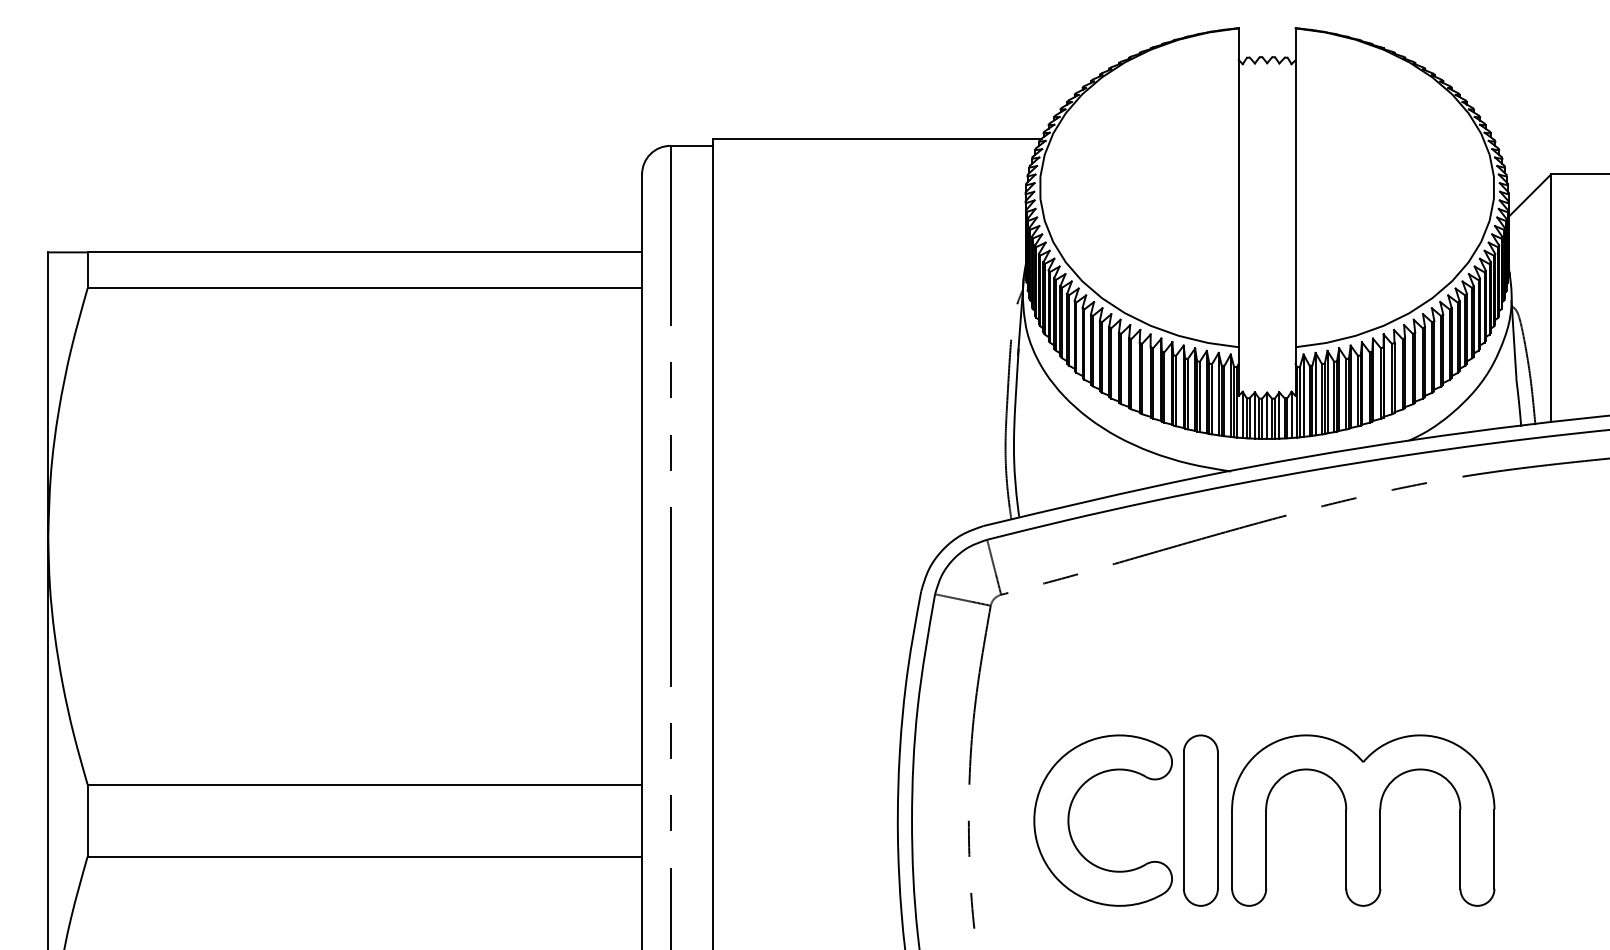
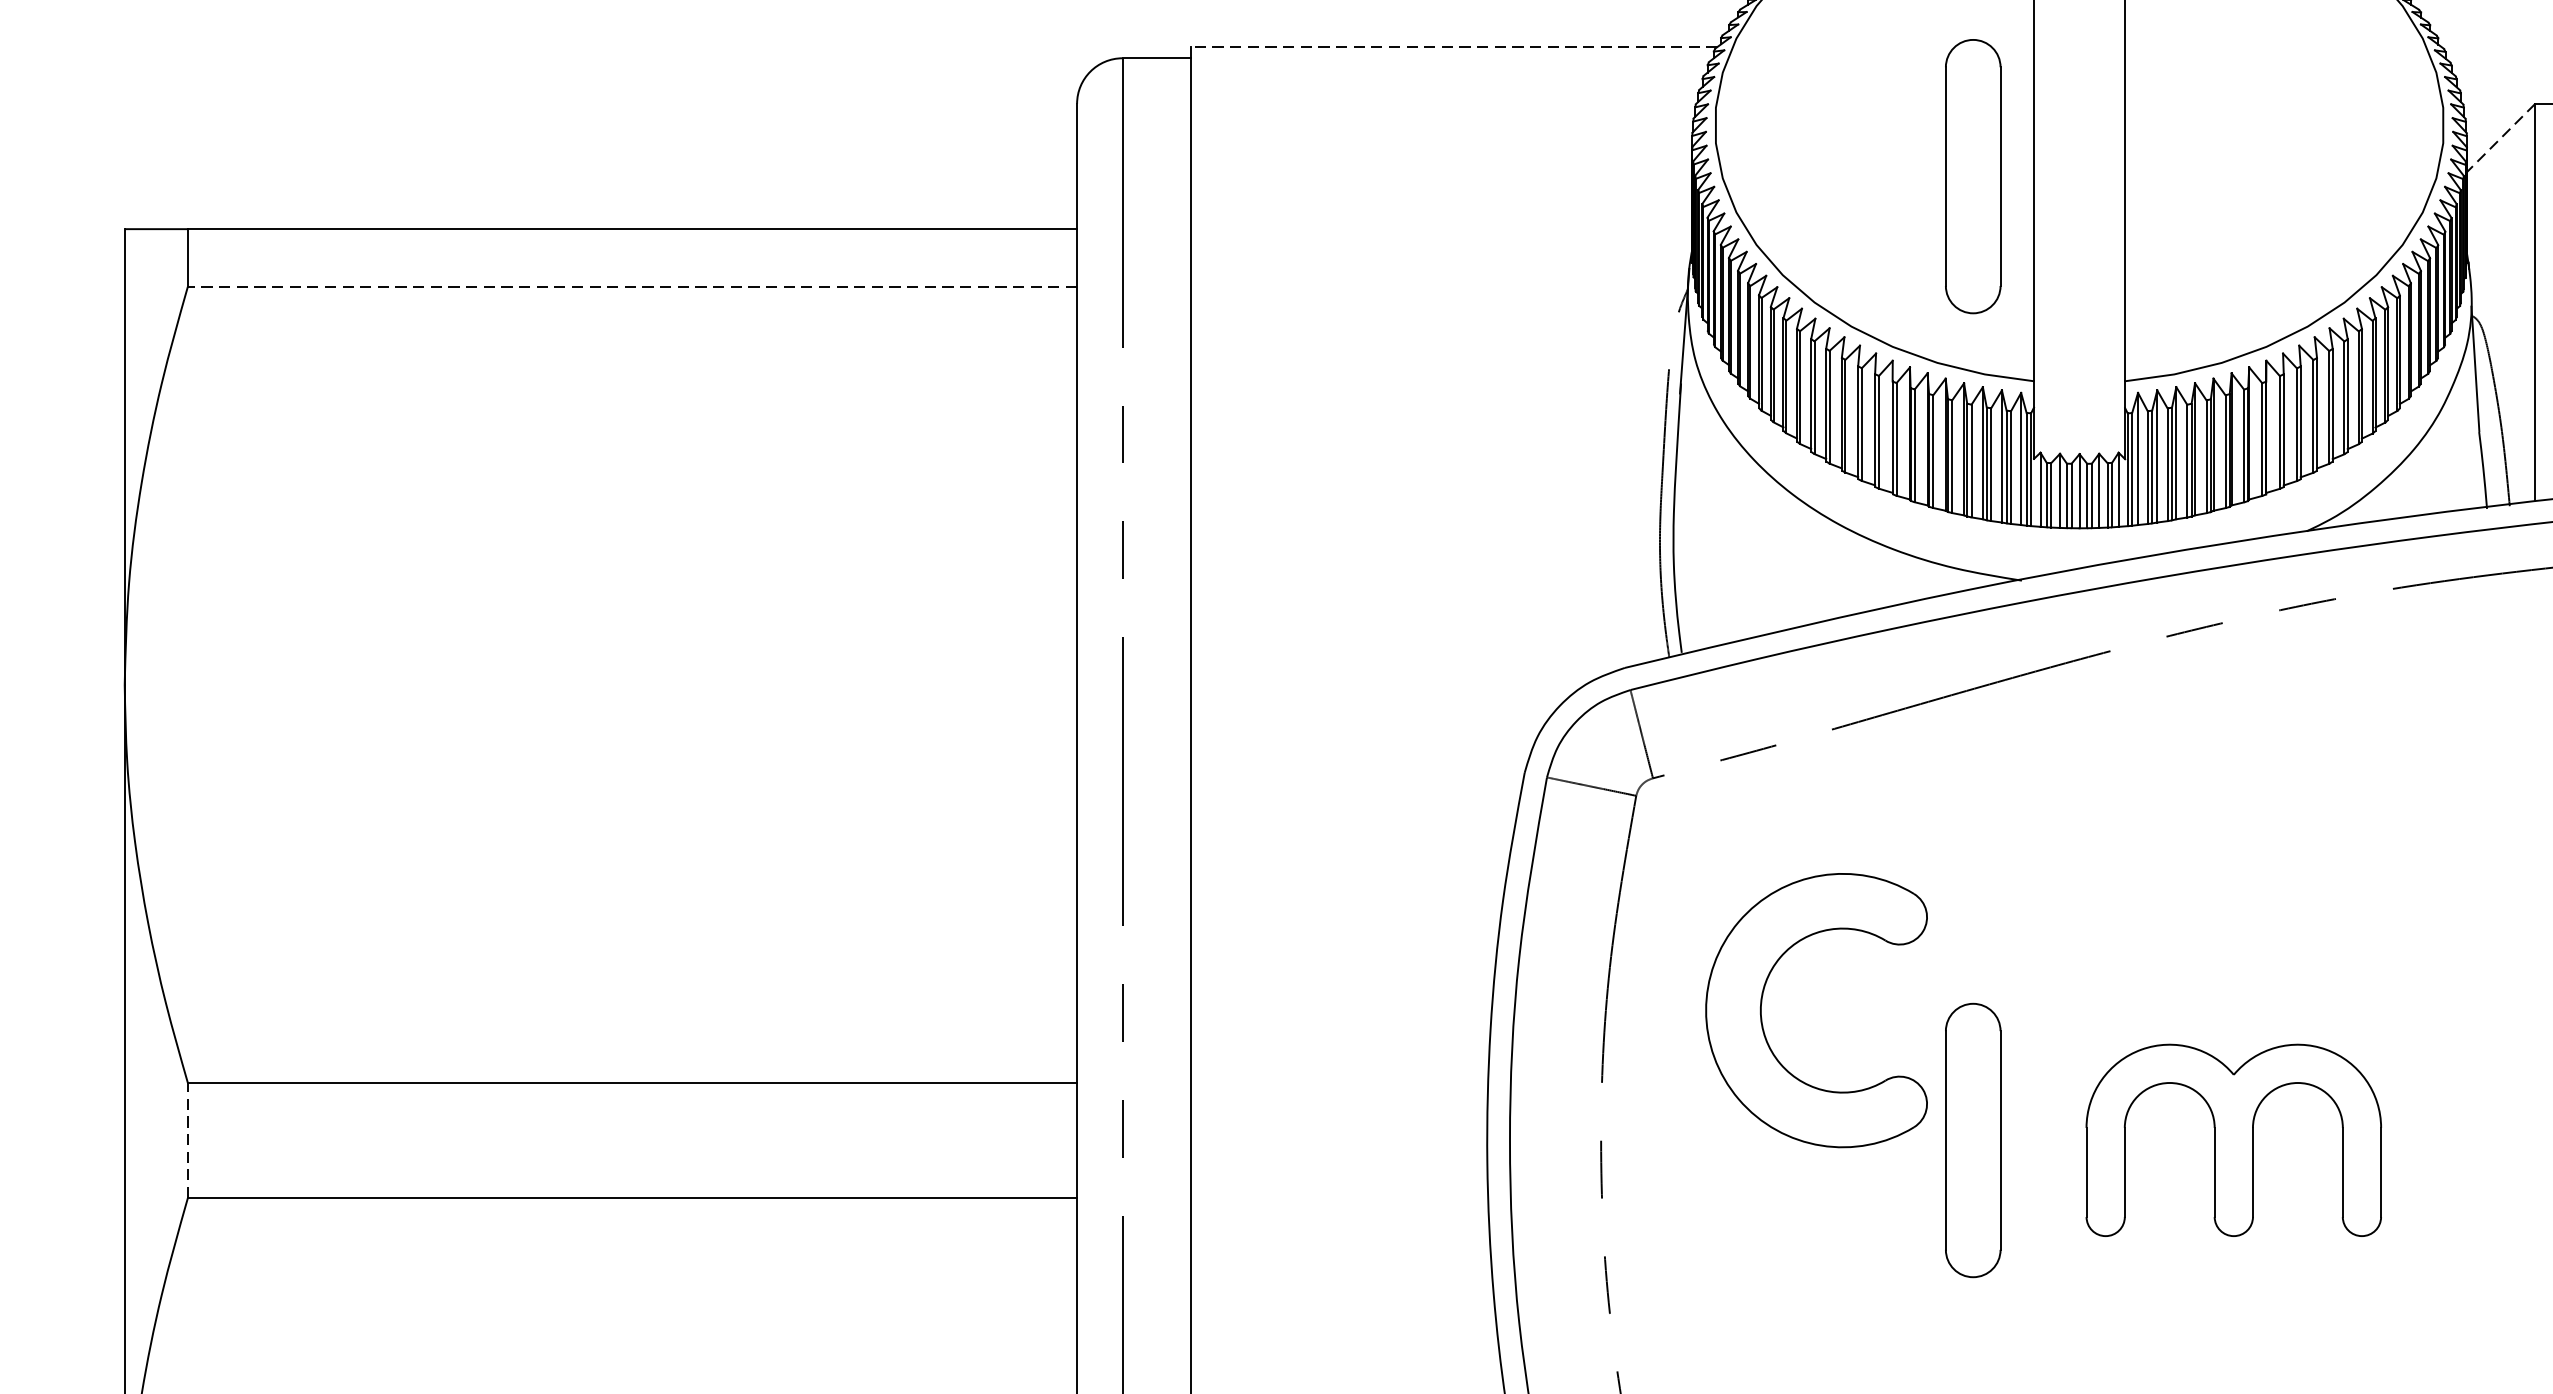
line: (876, 138) -> (1453, 46), solid -> dashed
line: (1529, 195) -> (2500, 137), solid -> dashed
part: (1200, 219) -> (1972, 176), added
line: (364, 288) -> (631, 287), solid -> dashed
line: (87, 820) -> (187, 1140), solid -> dashed
part: (1069, 820) -> (1762, 1010), moved
part: (1363, 820) -> (2234, 1140), size x0.7

